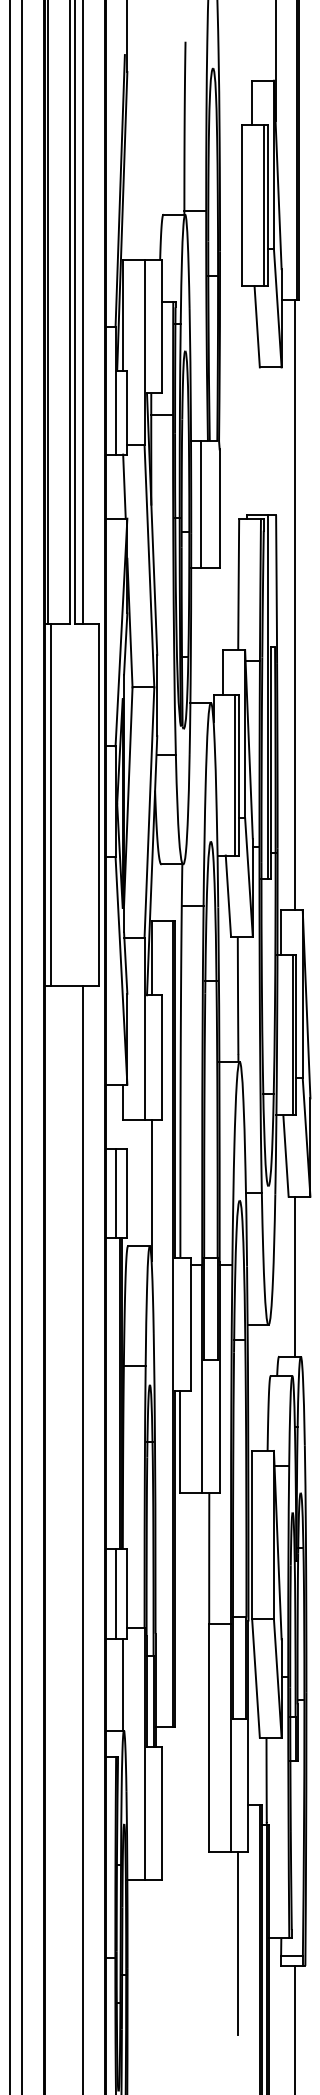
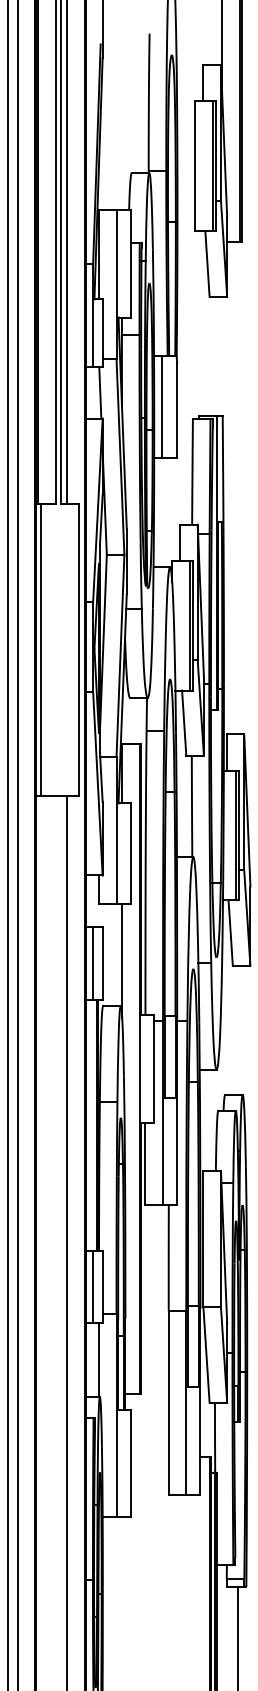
line: (294, 604) -> (237, 487), removed
line: (294, 1276) -> (237, 1030), removed
line: (238, 1943) -> (192, 1568), removed

